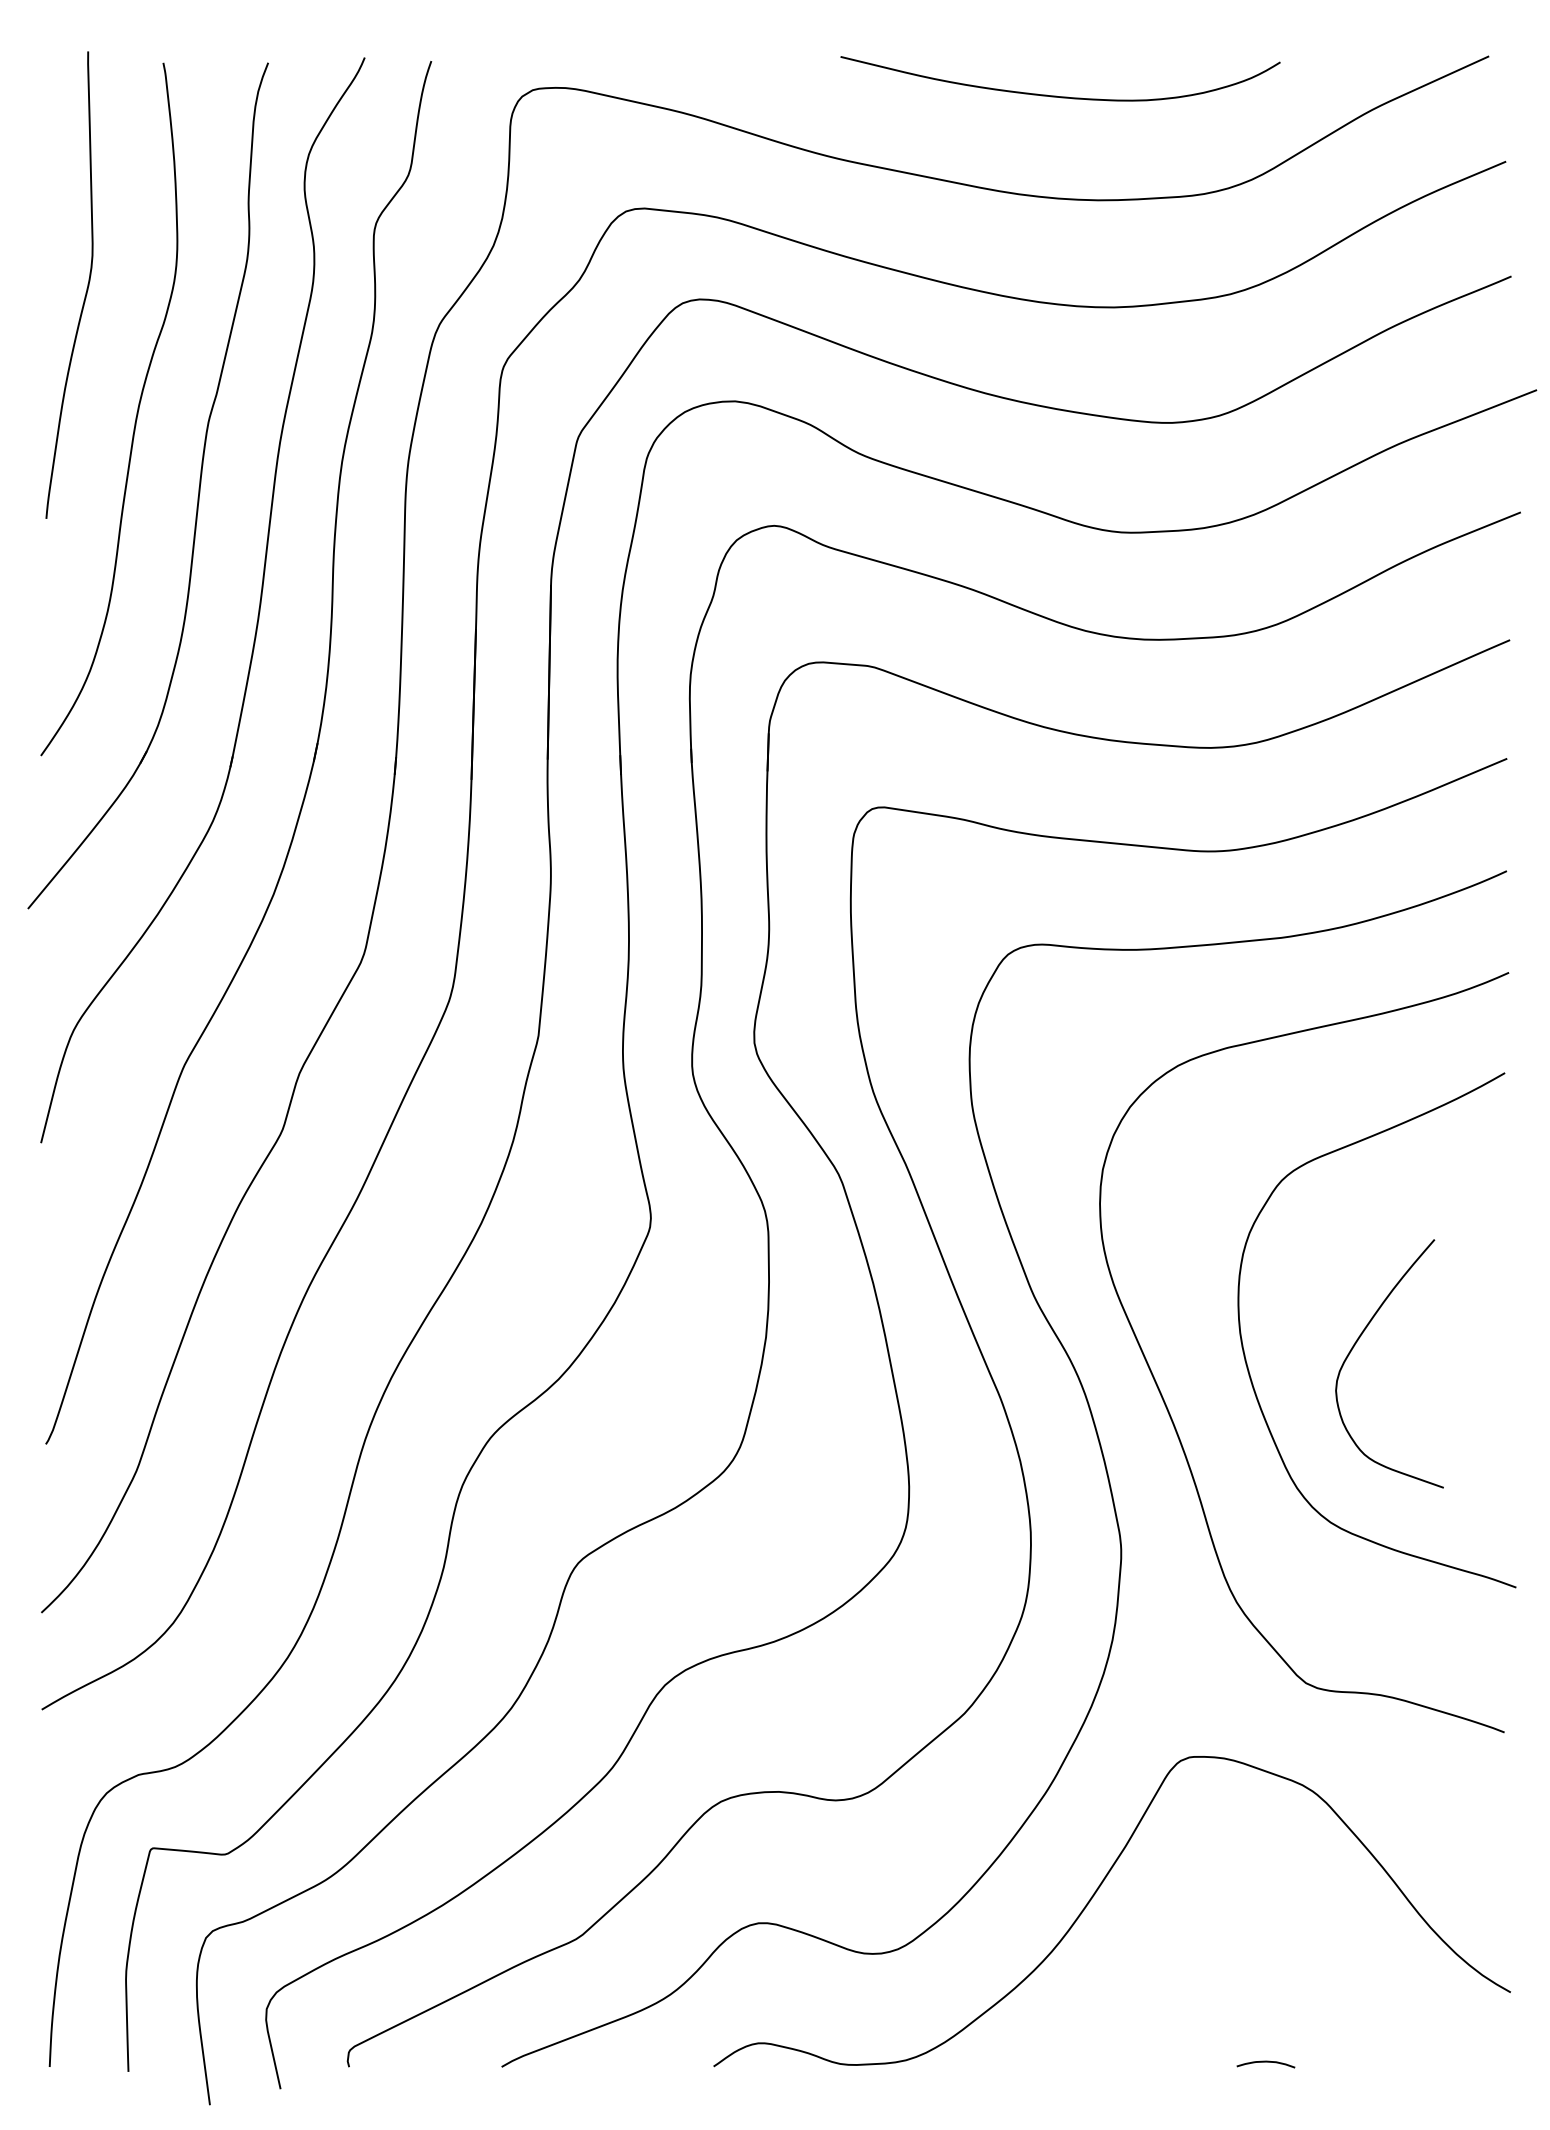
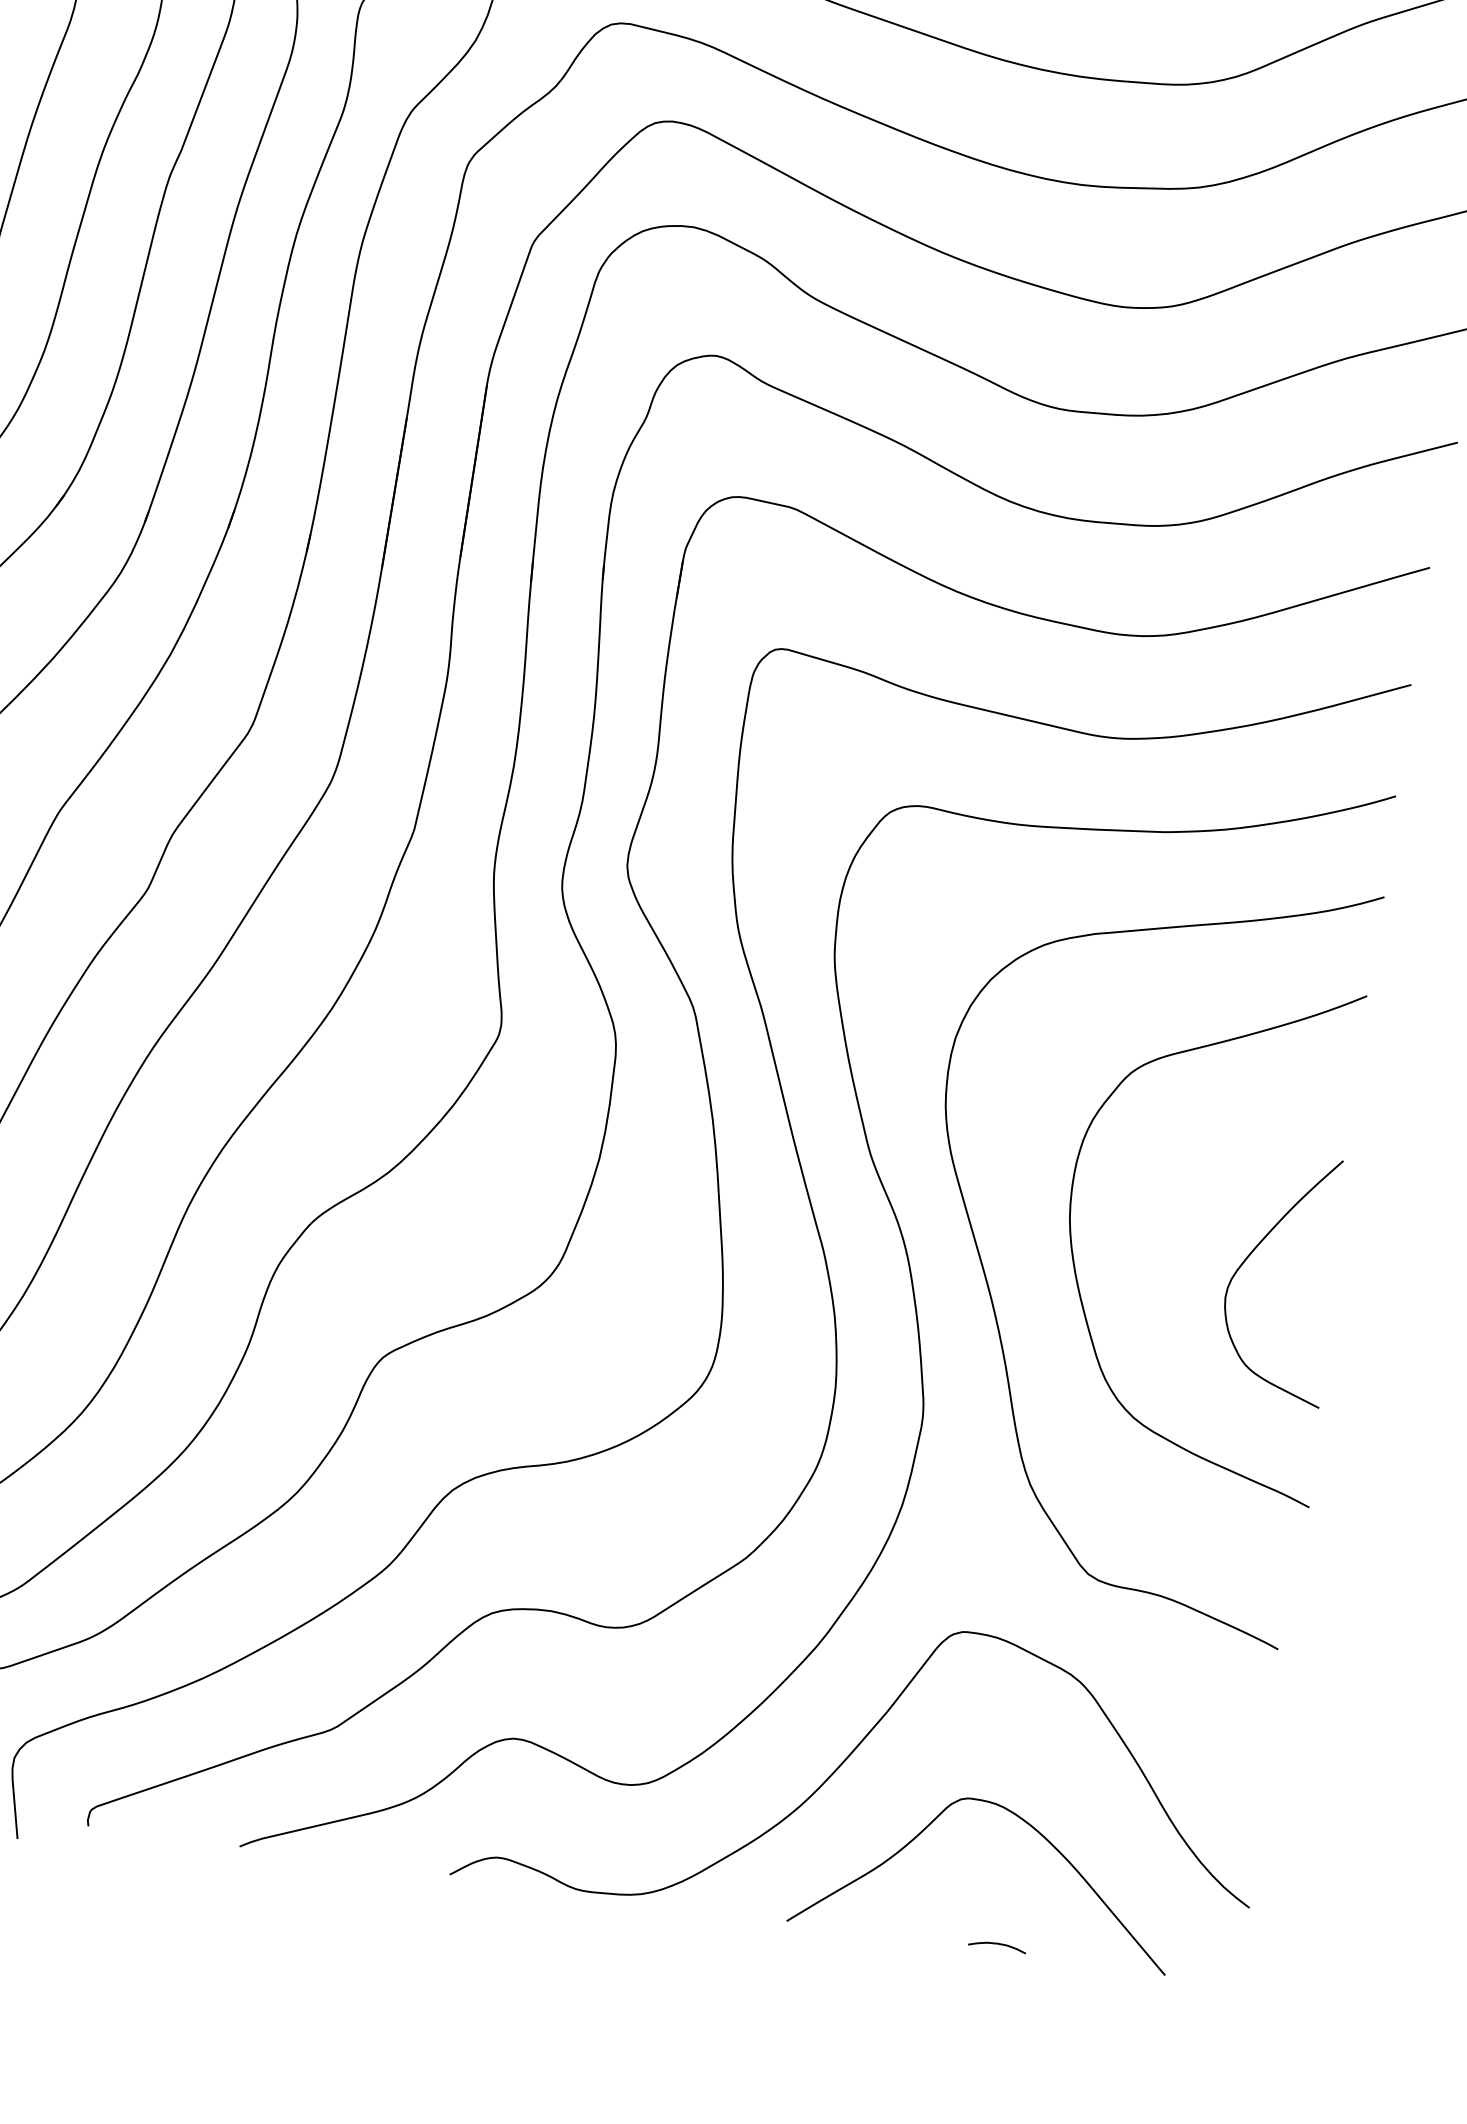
curve: (1357, 1342) -> (1253, 1252), moved
curve: (1277, 1938) -> (1025, 1823), added

